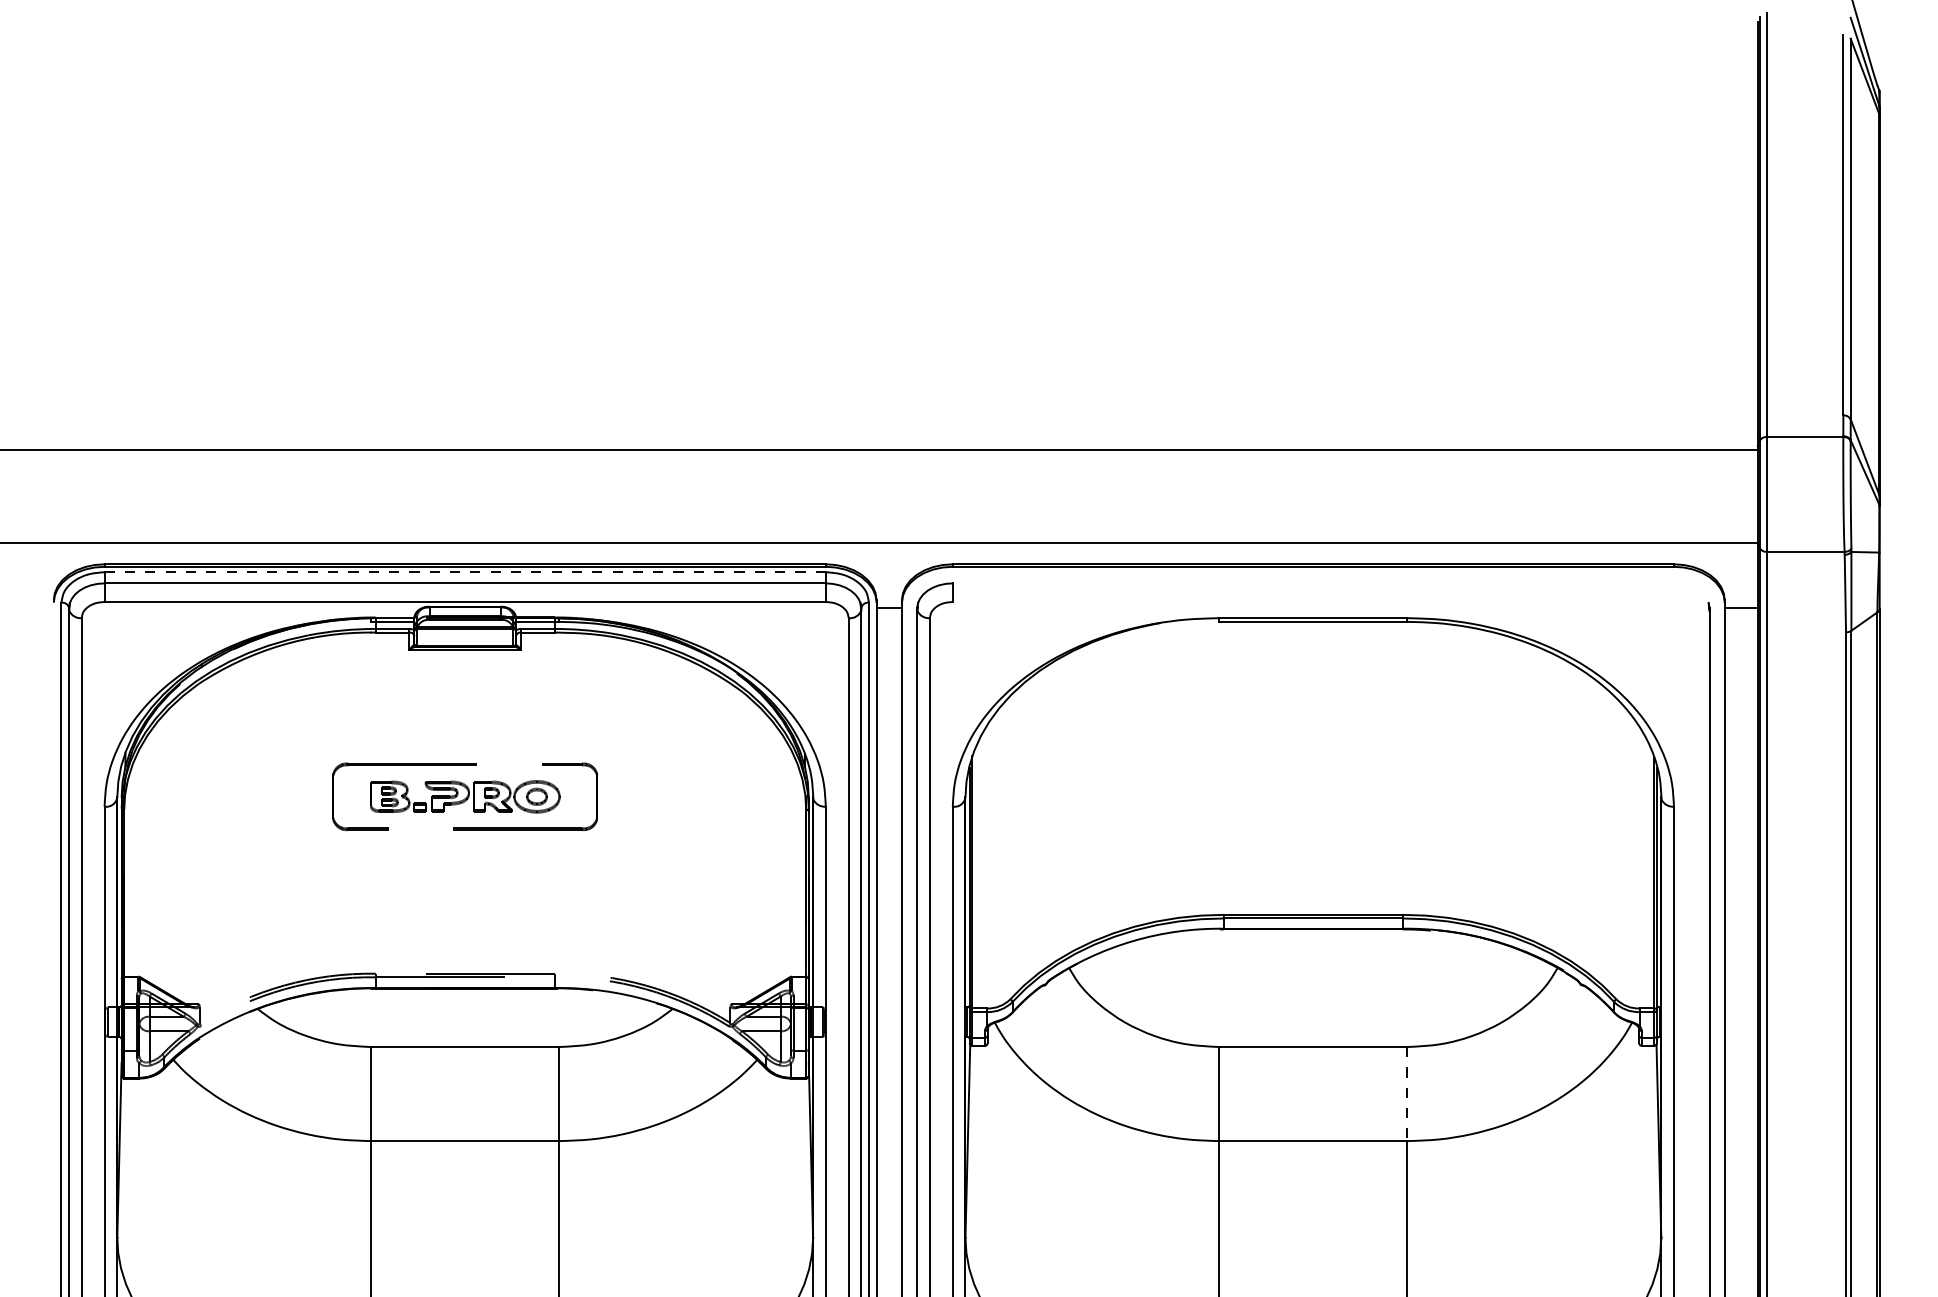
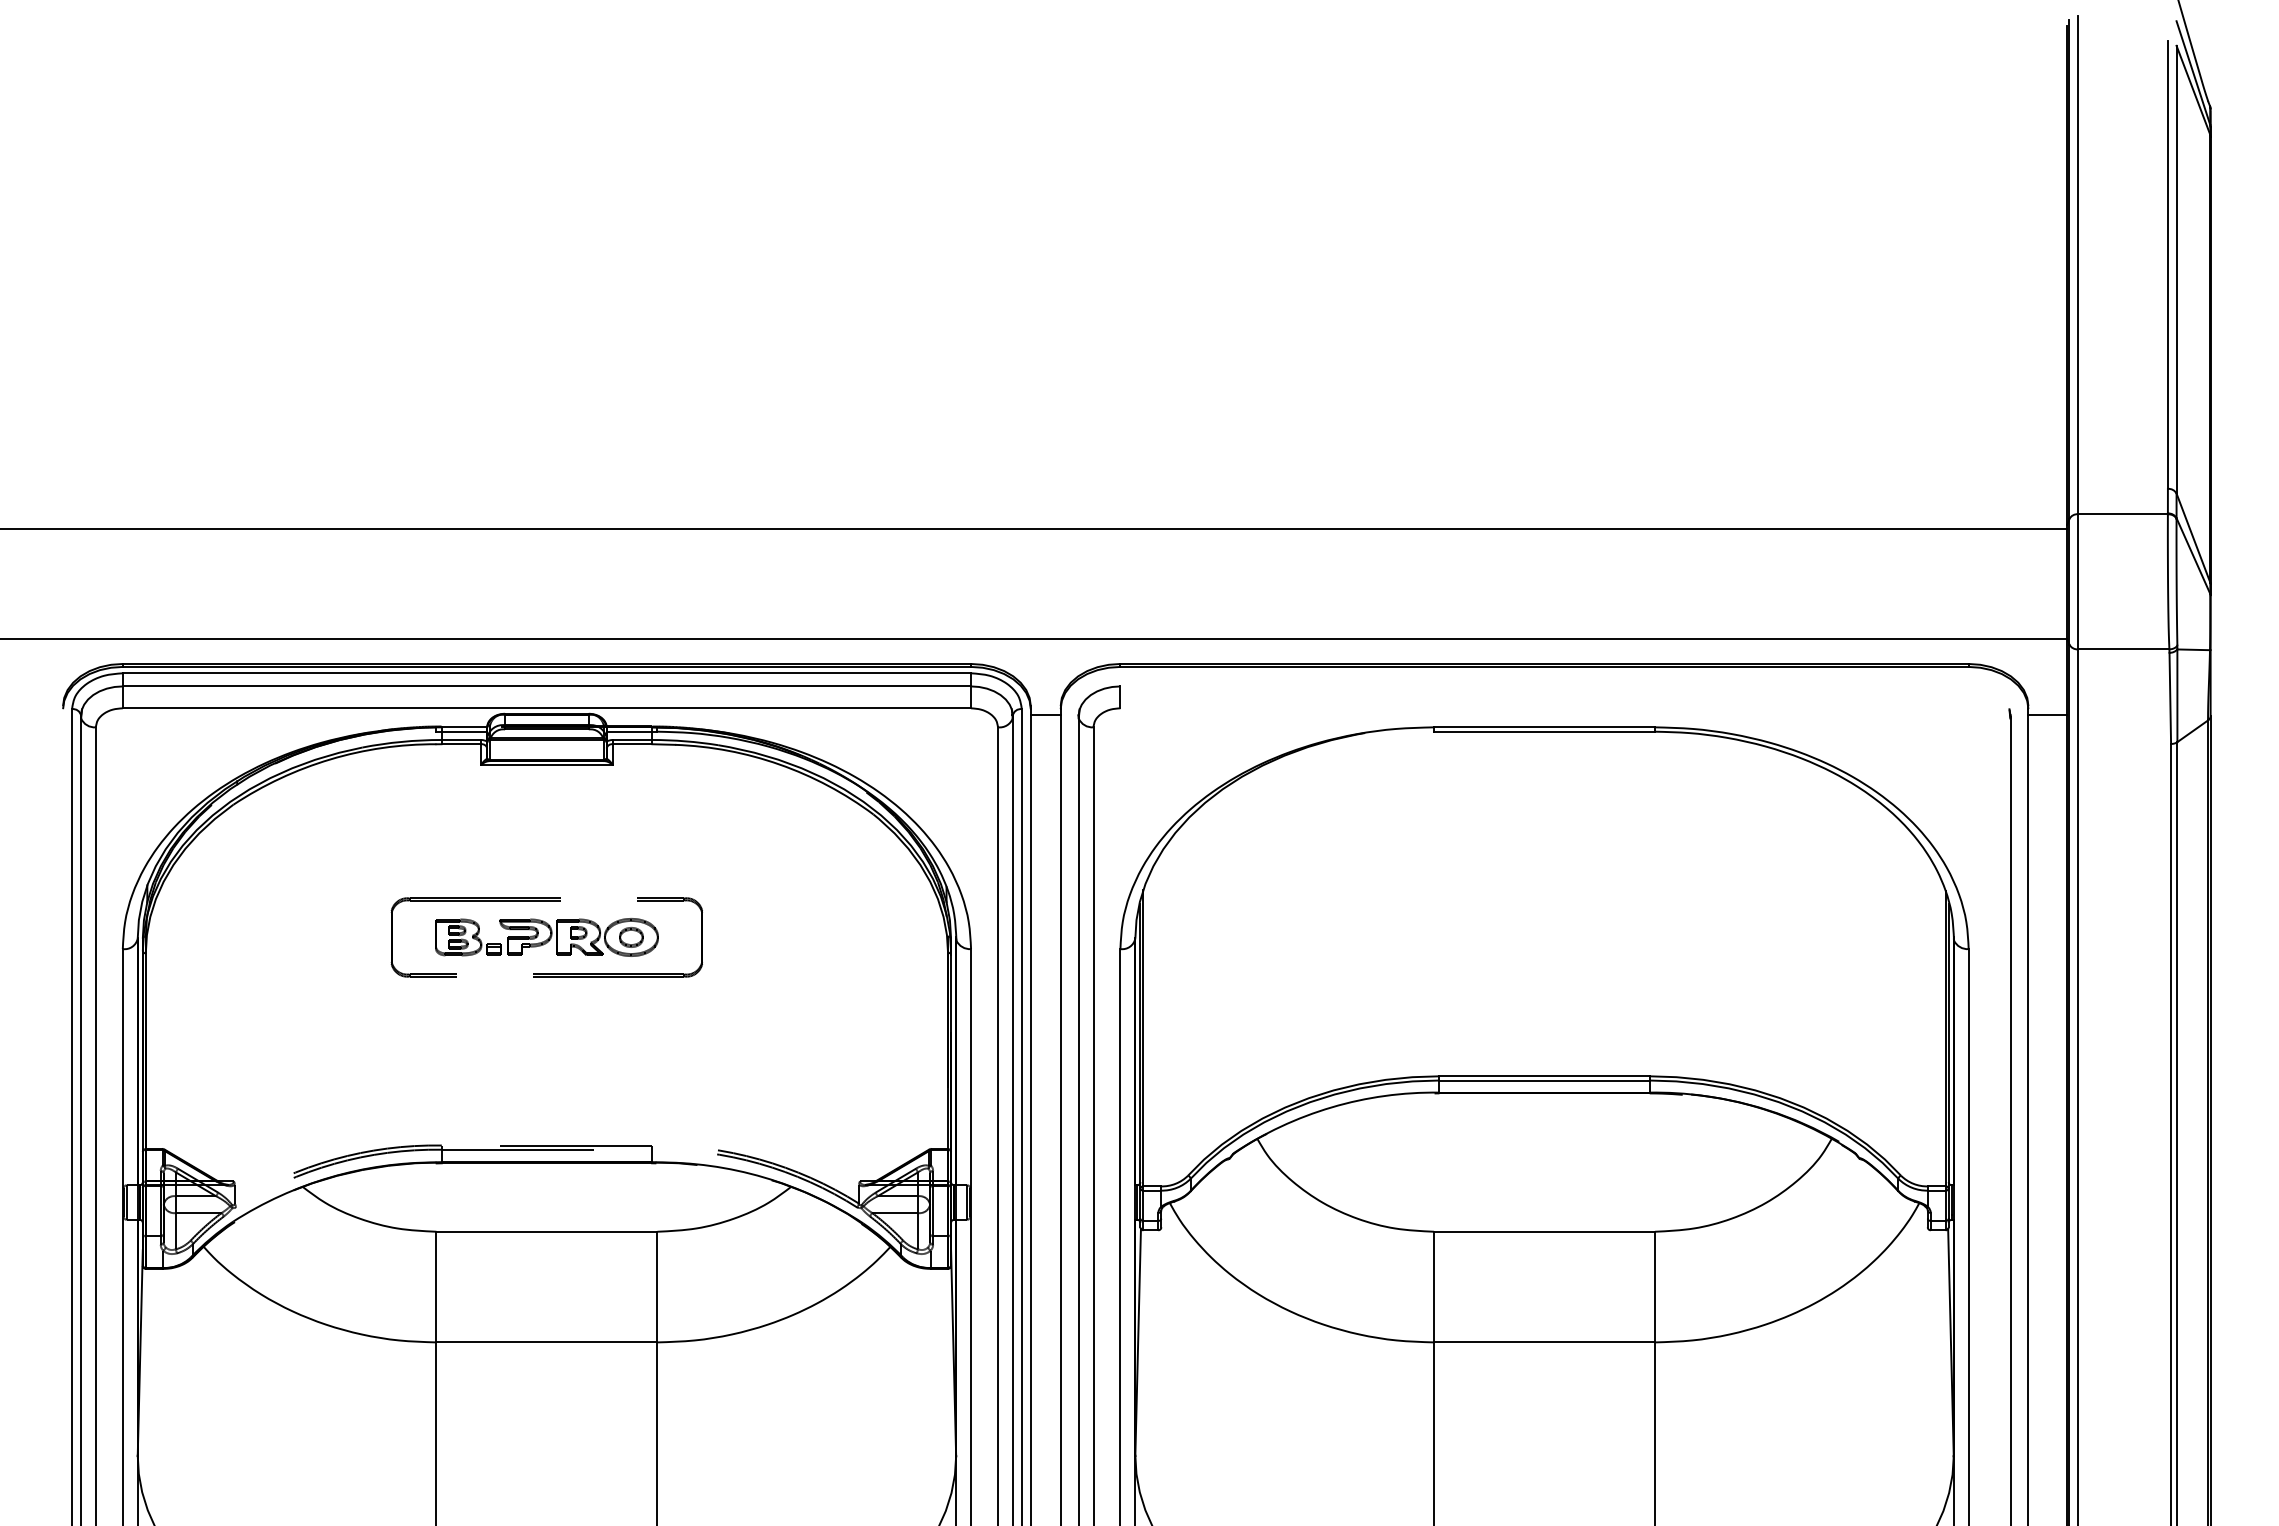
line: (465, 572) -> (547, 673), dashed -> solid
line: (1407, 1094) -> (1655, 1287), dashed -> solid

